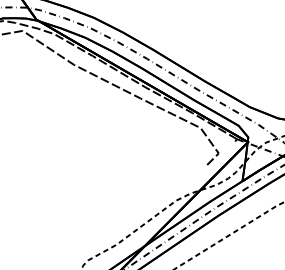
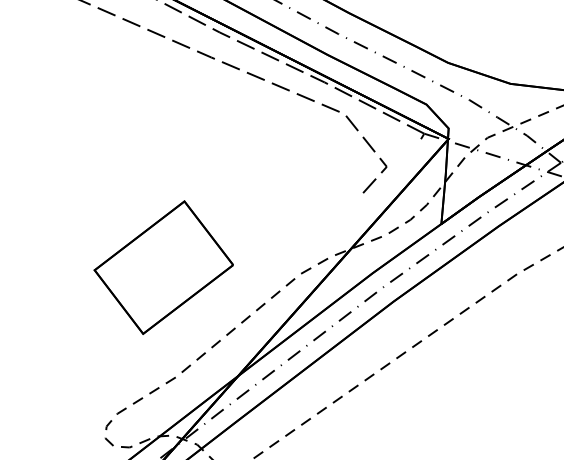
part: (112, 194) -> (162, 268), added

